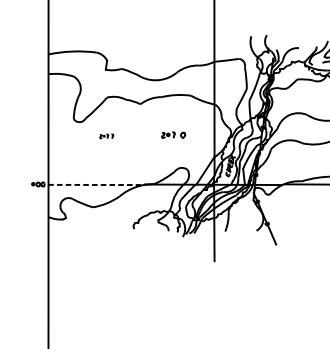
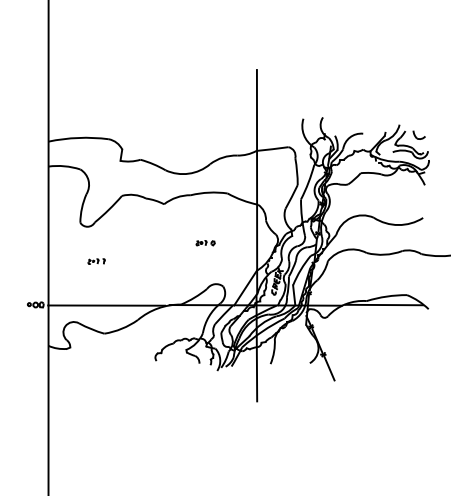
part: (173, 135) -> (205, 243), size x0.62
part: (106, 136) -> (96, 261), moved
line: (95, 184) -> (107, 305), dashed -> solid

